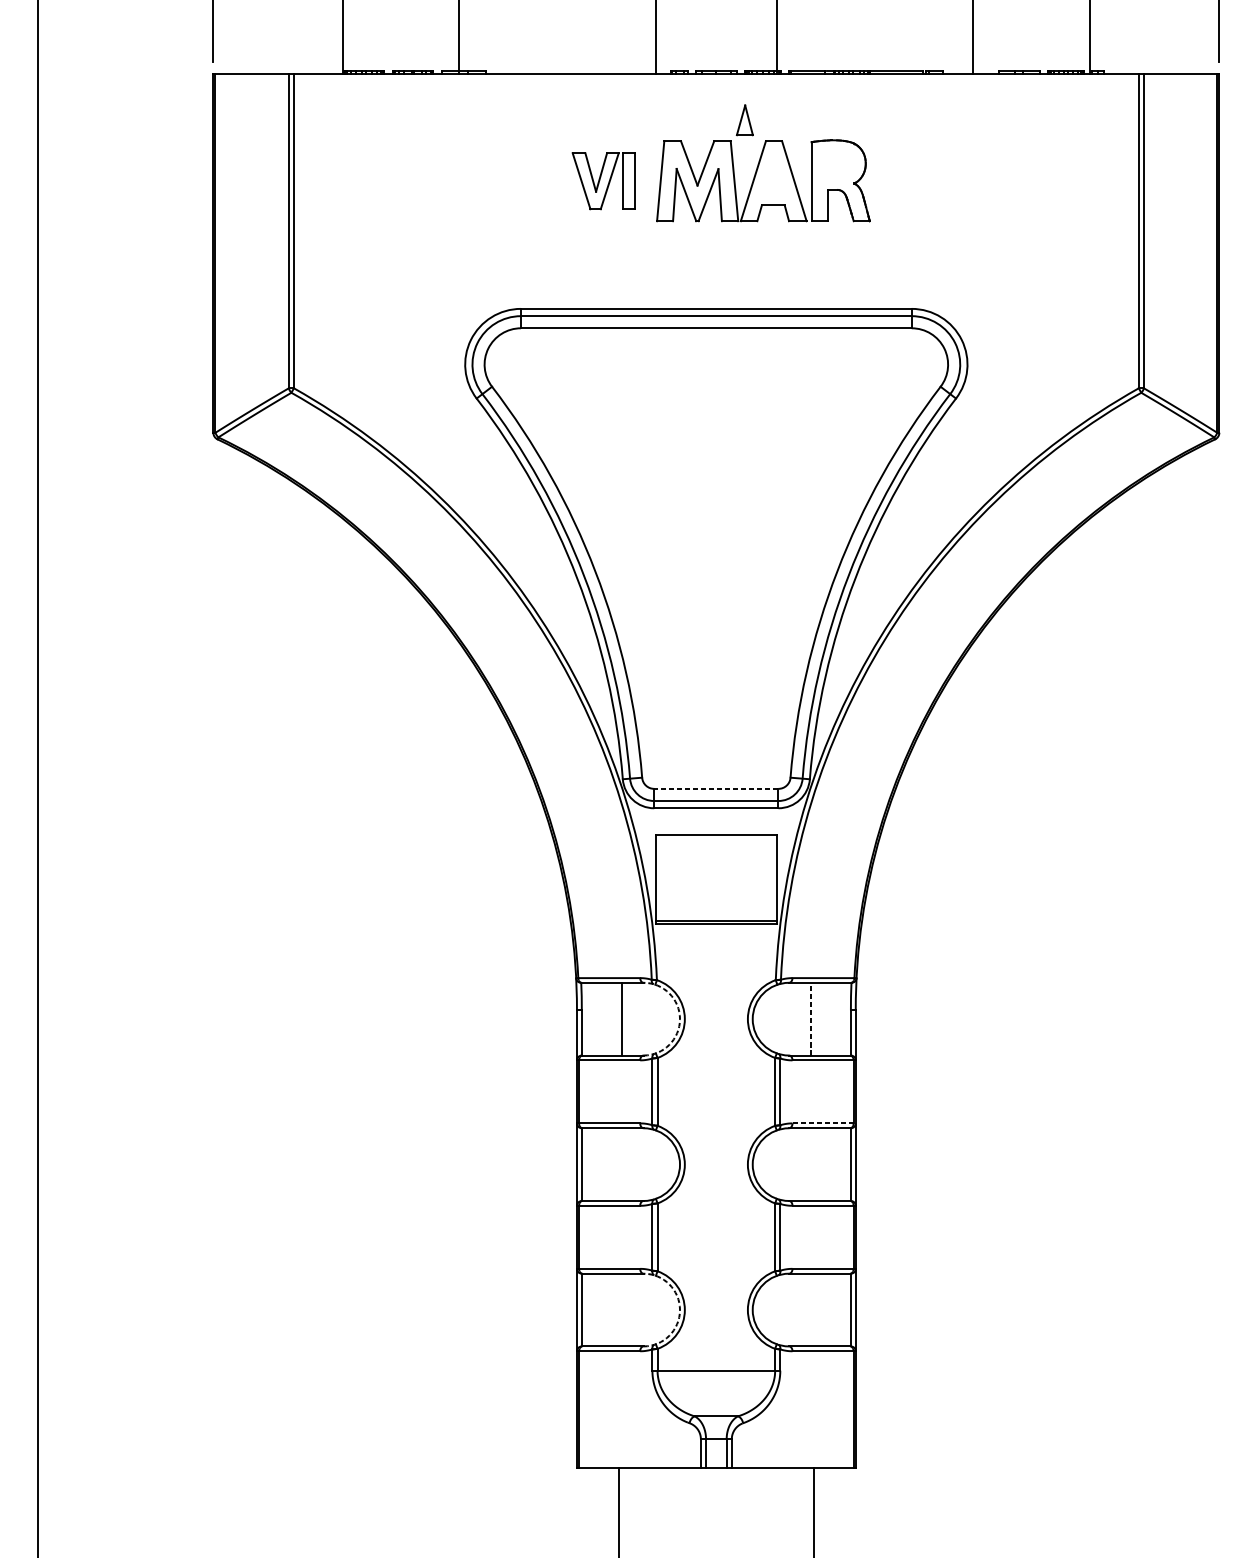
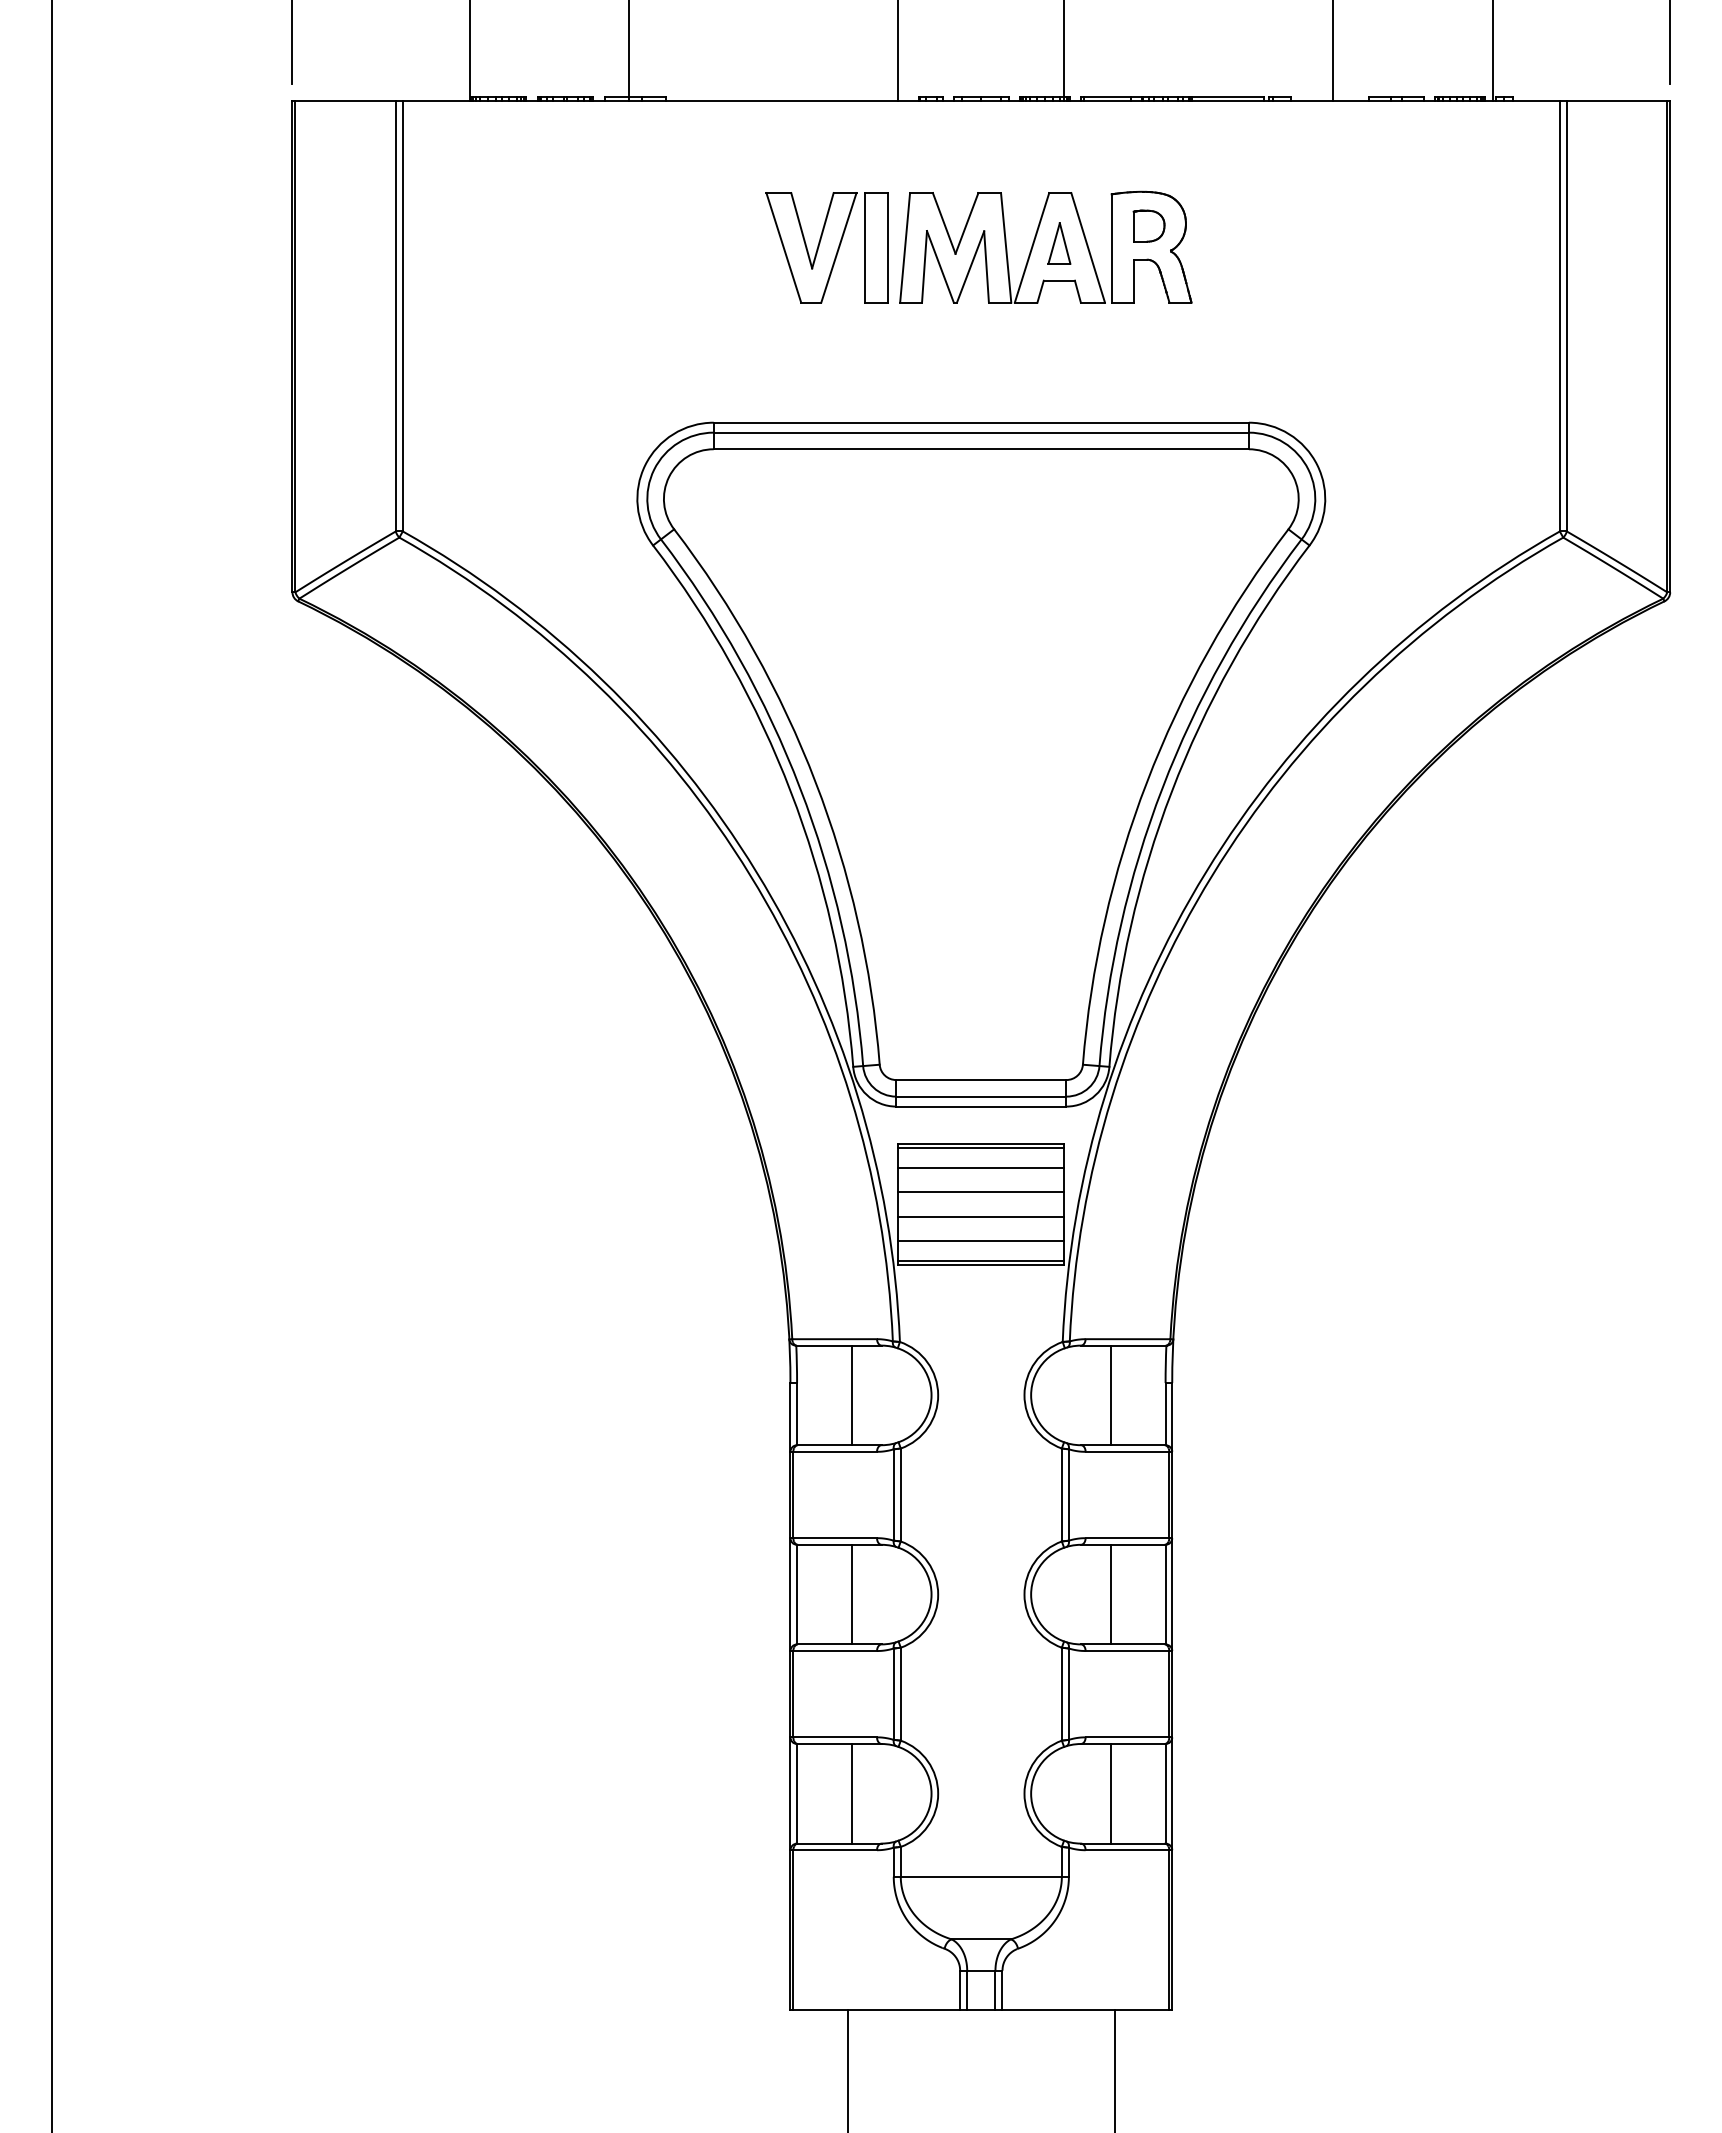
part: (744, 120) -> (1059, 243), moved
part: (838, 164) -> (1148, 225), added
part: (603, 180) -> (826, 247), size x1.43
line: (715, 789) -> (980, 1080), dashed -> solid
line: (716, 838) -> (981, 1148), added
line: (716, 853) -> (981, 1168), added
line: (716, 870) -> (981, 1191), added
line: (716, 889) -> (981, 1217), added
line: (716, 906) -> (981, 1240), added
arc: (679, 1019) -> (931, 1395), dashed -> solid
line: (810, 1019) -> (1110, 1395), dashed -> solid
line: (824, 1123) -> (1129, 1538), dashed -> solid
line: (621, 1164) -> (851, 1594), added
line: (810, 1164) -> (1110, 1594), added
line: (621, 1309) -> (851, 1793), added
arc: (679, 1309) -> (931, 1793), dashed -> solid
line: (810, 1309) -> (1110, 1793), added

